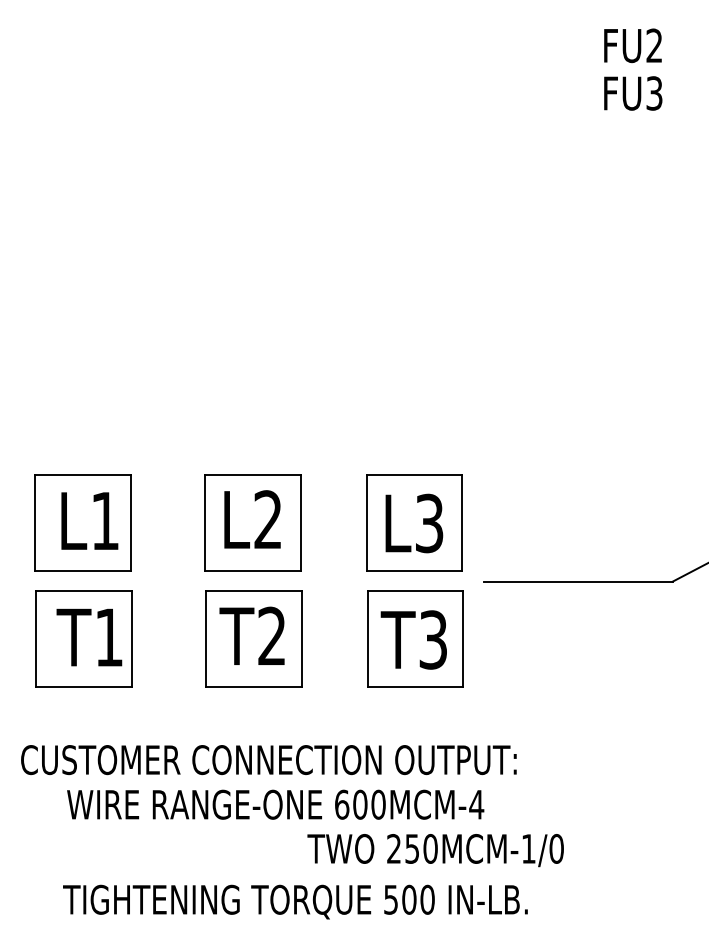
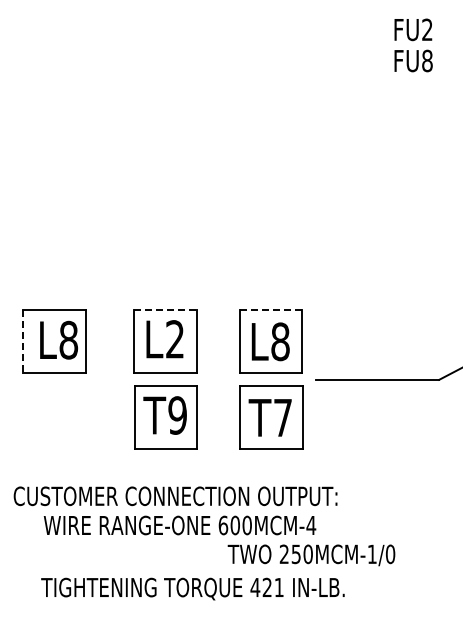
text: (654, 92) -> (427, 60), FU3 -> FU8
line: (253, 475) -> (165, 310), solid -> dashed
line: (415, 475) -> (271, 310), solid -> dashed
text: (104, 519) -> (68, 339), L1 -> L8
line: (35, 523) -> (23, 341), solid -> dashed
text: (429, 523) -> (280, 341), L3 -> L8
text: (271, 636) -> (177, 415), T2 -> T9
part: (83, 639) -> (54, 417), removed
text: (432, 639) -> (282, 417), T3 -> T7
text: (435, 850) -> (311, 555), moved
text: (408, 899) -> (266, 587), 500 -> 421

